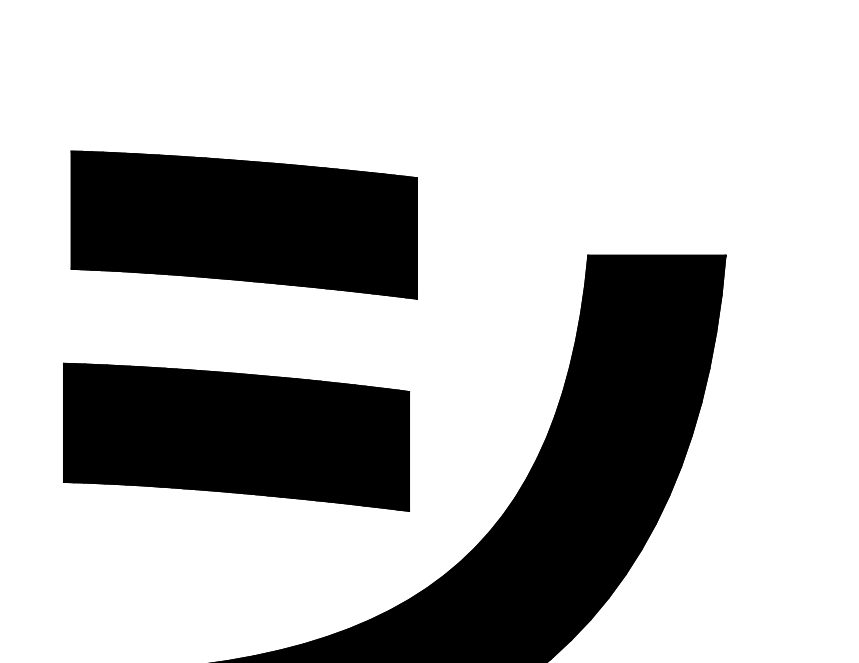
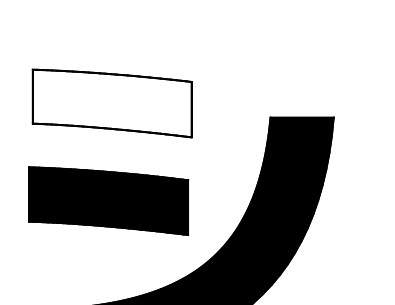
fill: (242, 224) -> (111, 103), removed

